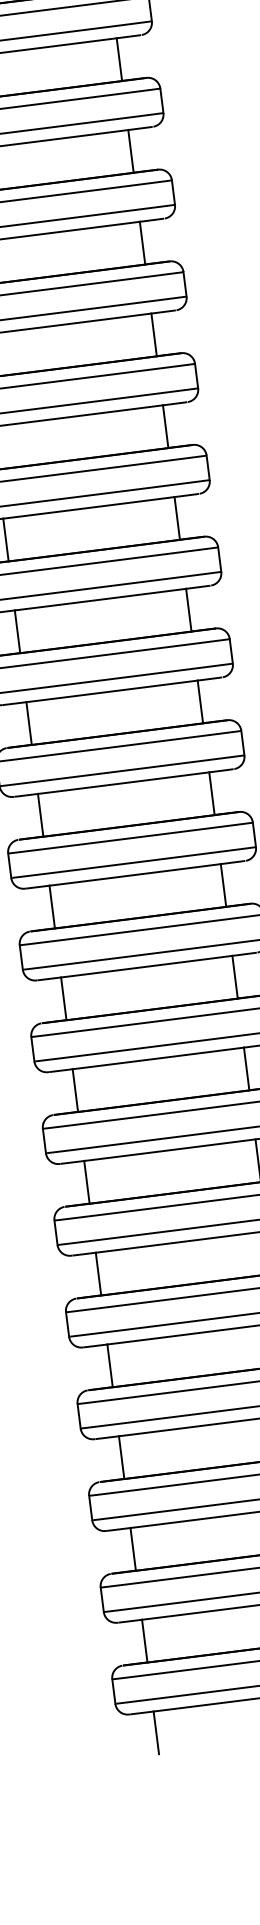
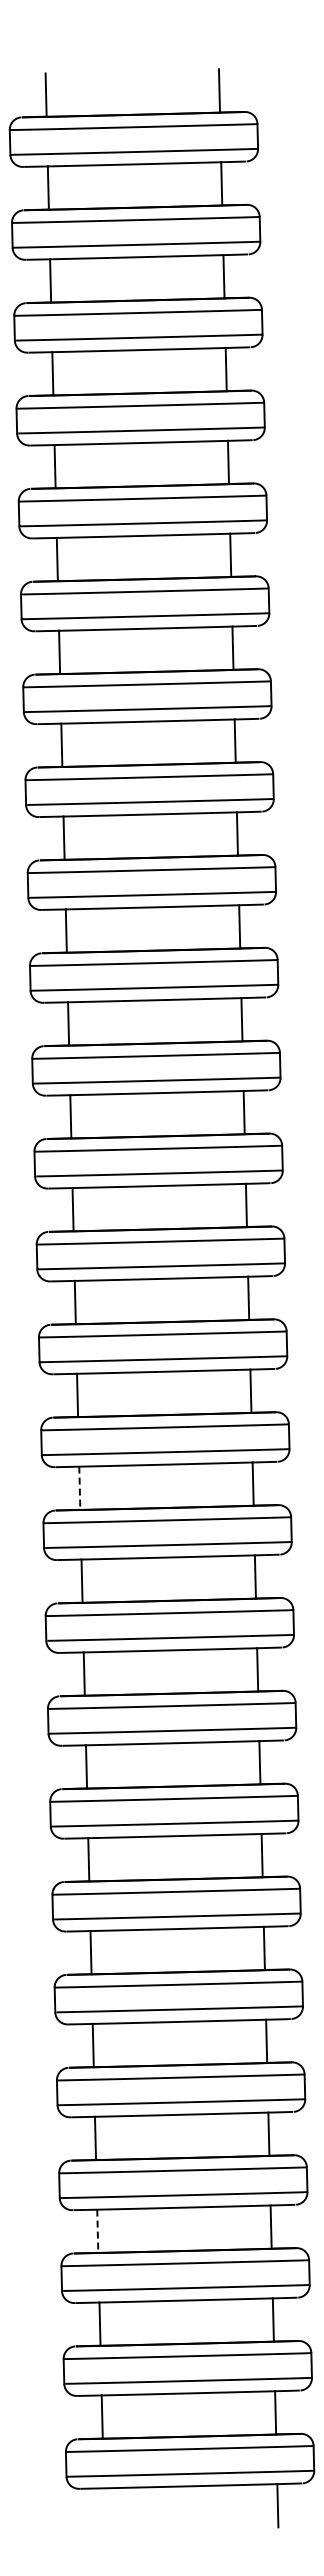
line: (28, 723) -> (79, 1488), solid -> dashed
line: (121, 1457) -> (97, 2231), solid -> dashed
line: (156, 1732) -> (104, 2509), removed

